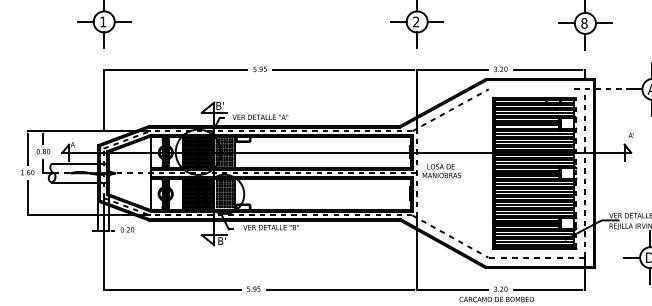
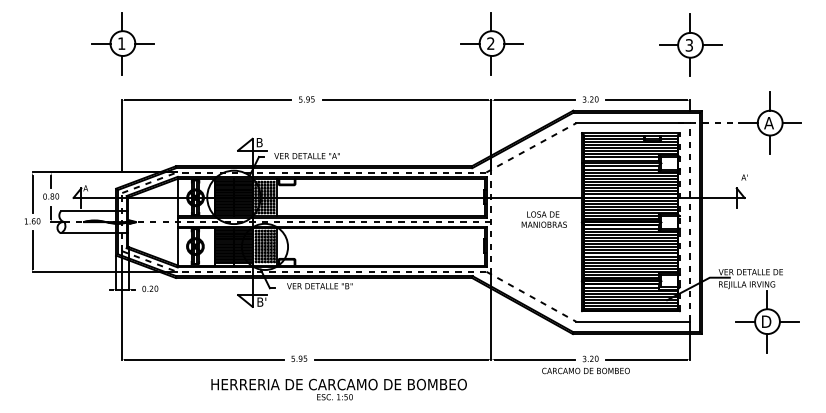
text: (584, 23) -> (689, 45), 8 -> 3
line: (536, 89) -> (632, 123), added
text: (220, 105) -> (259, 142), B' -> B
text: (441, 171) -> (543, 219), moved
line: (537, 257) -> (633, 321), dashed -> solid

